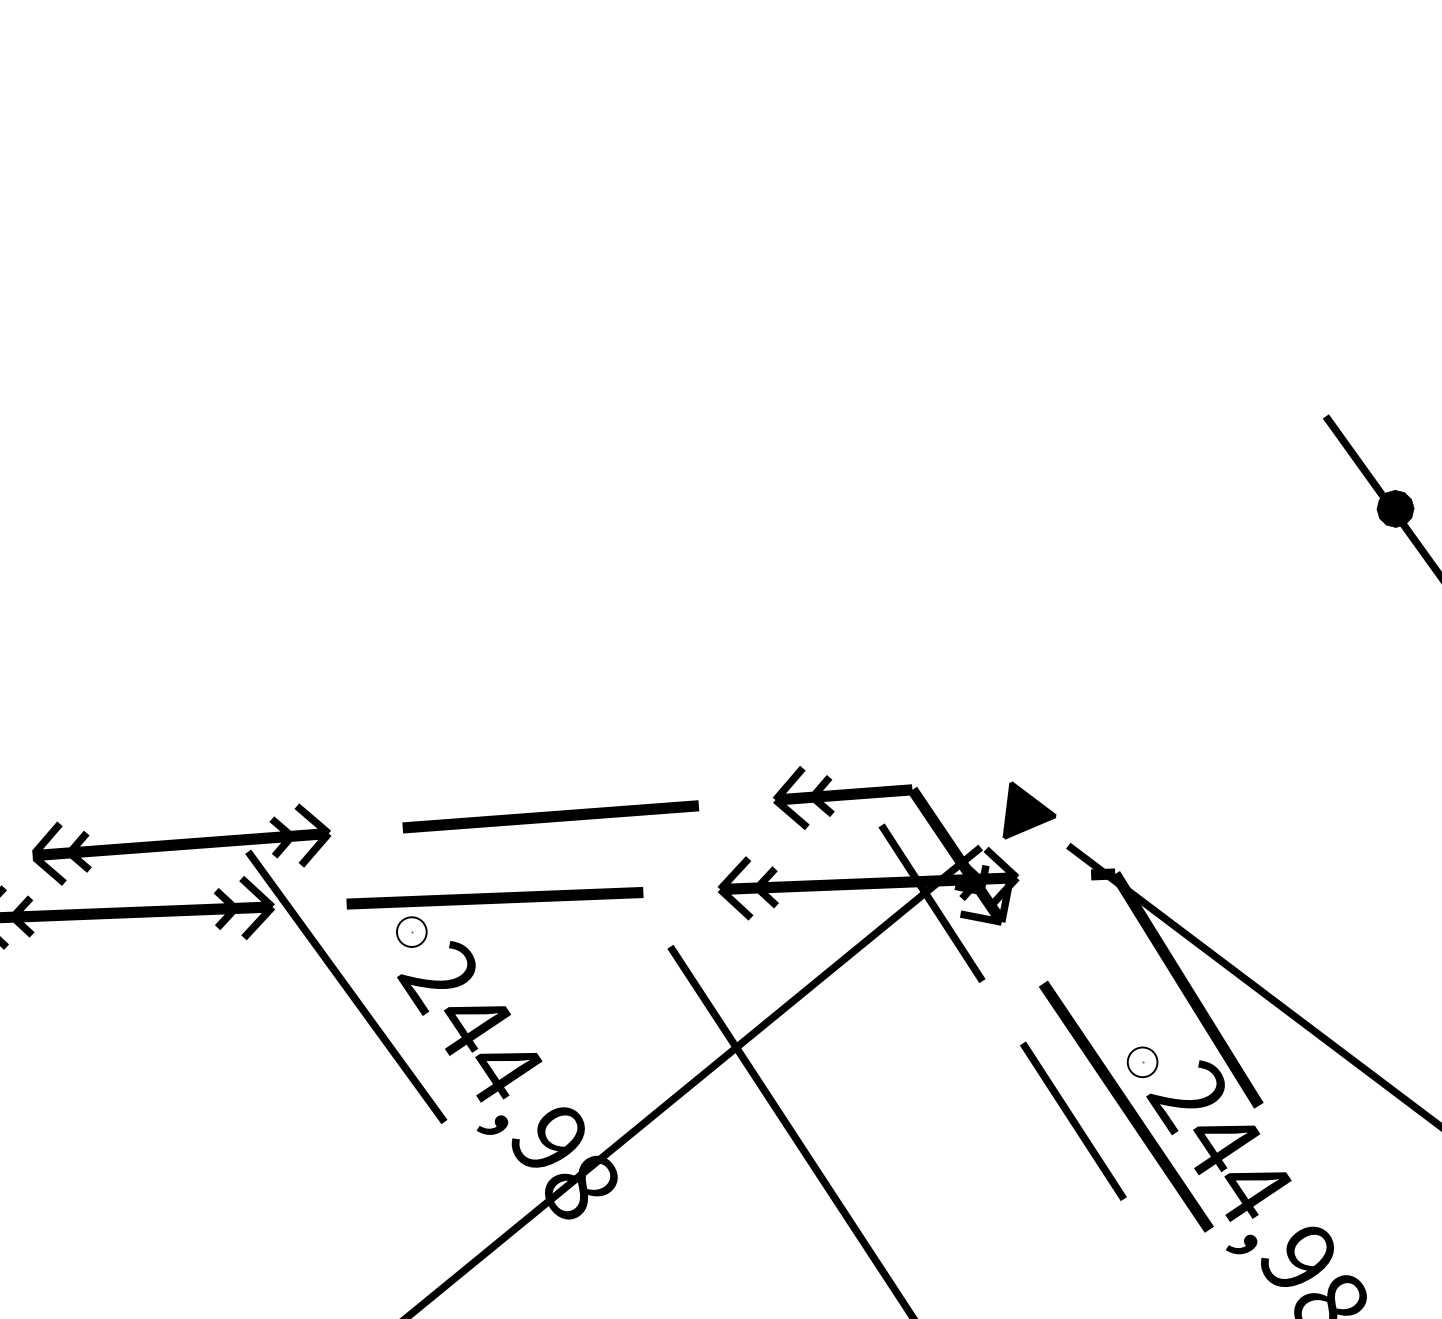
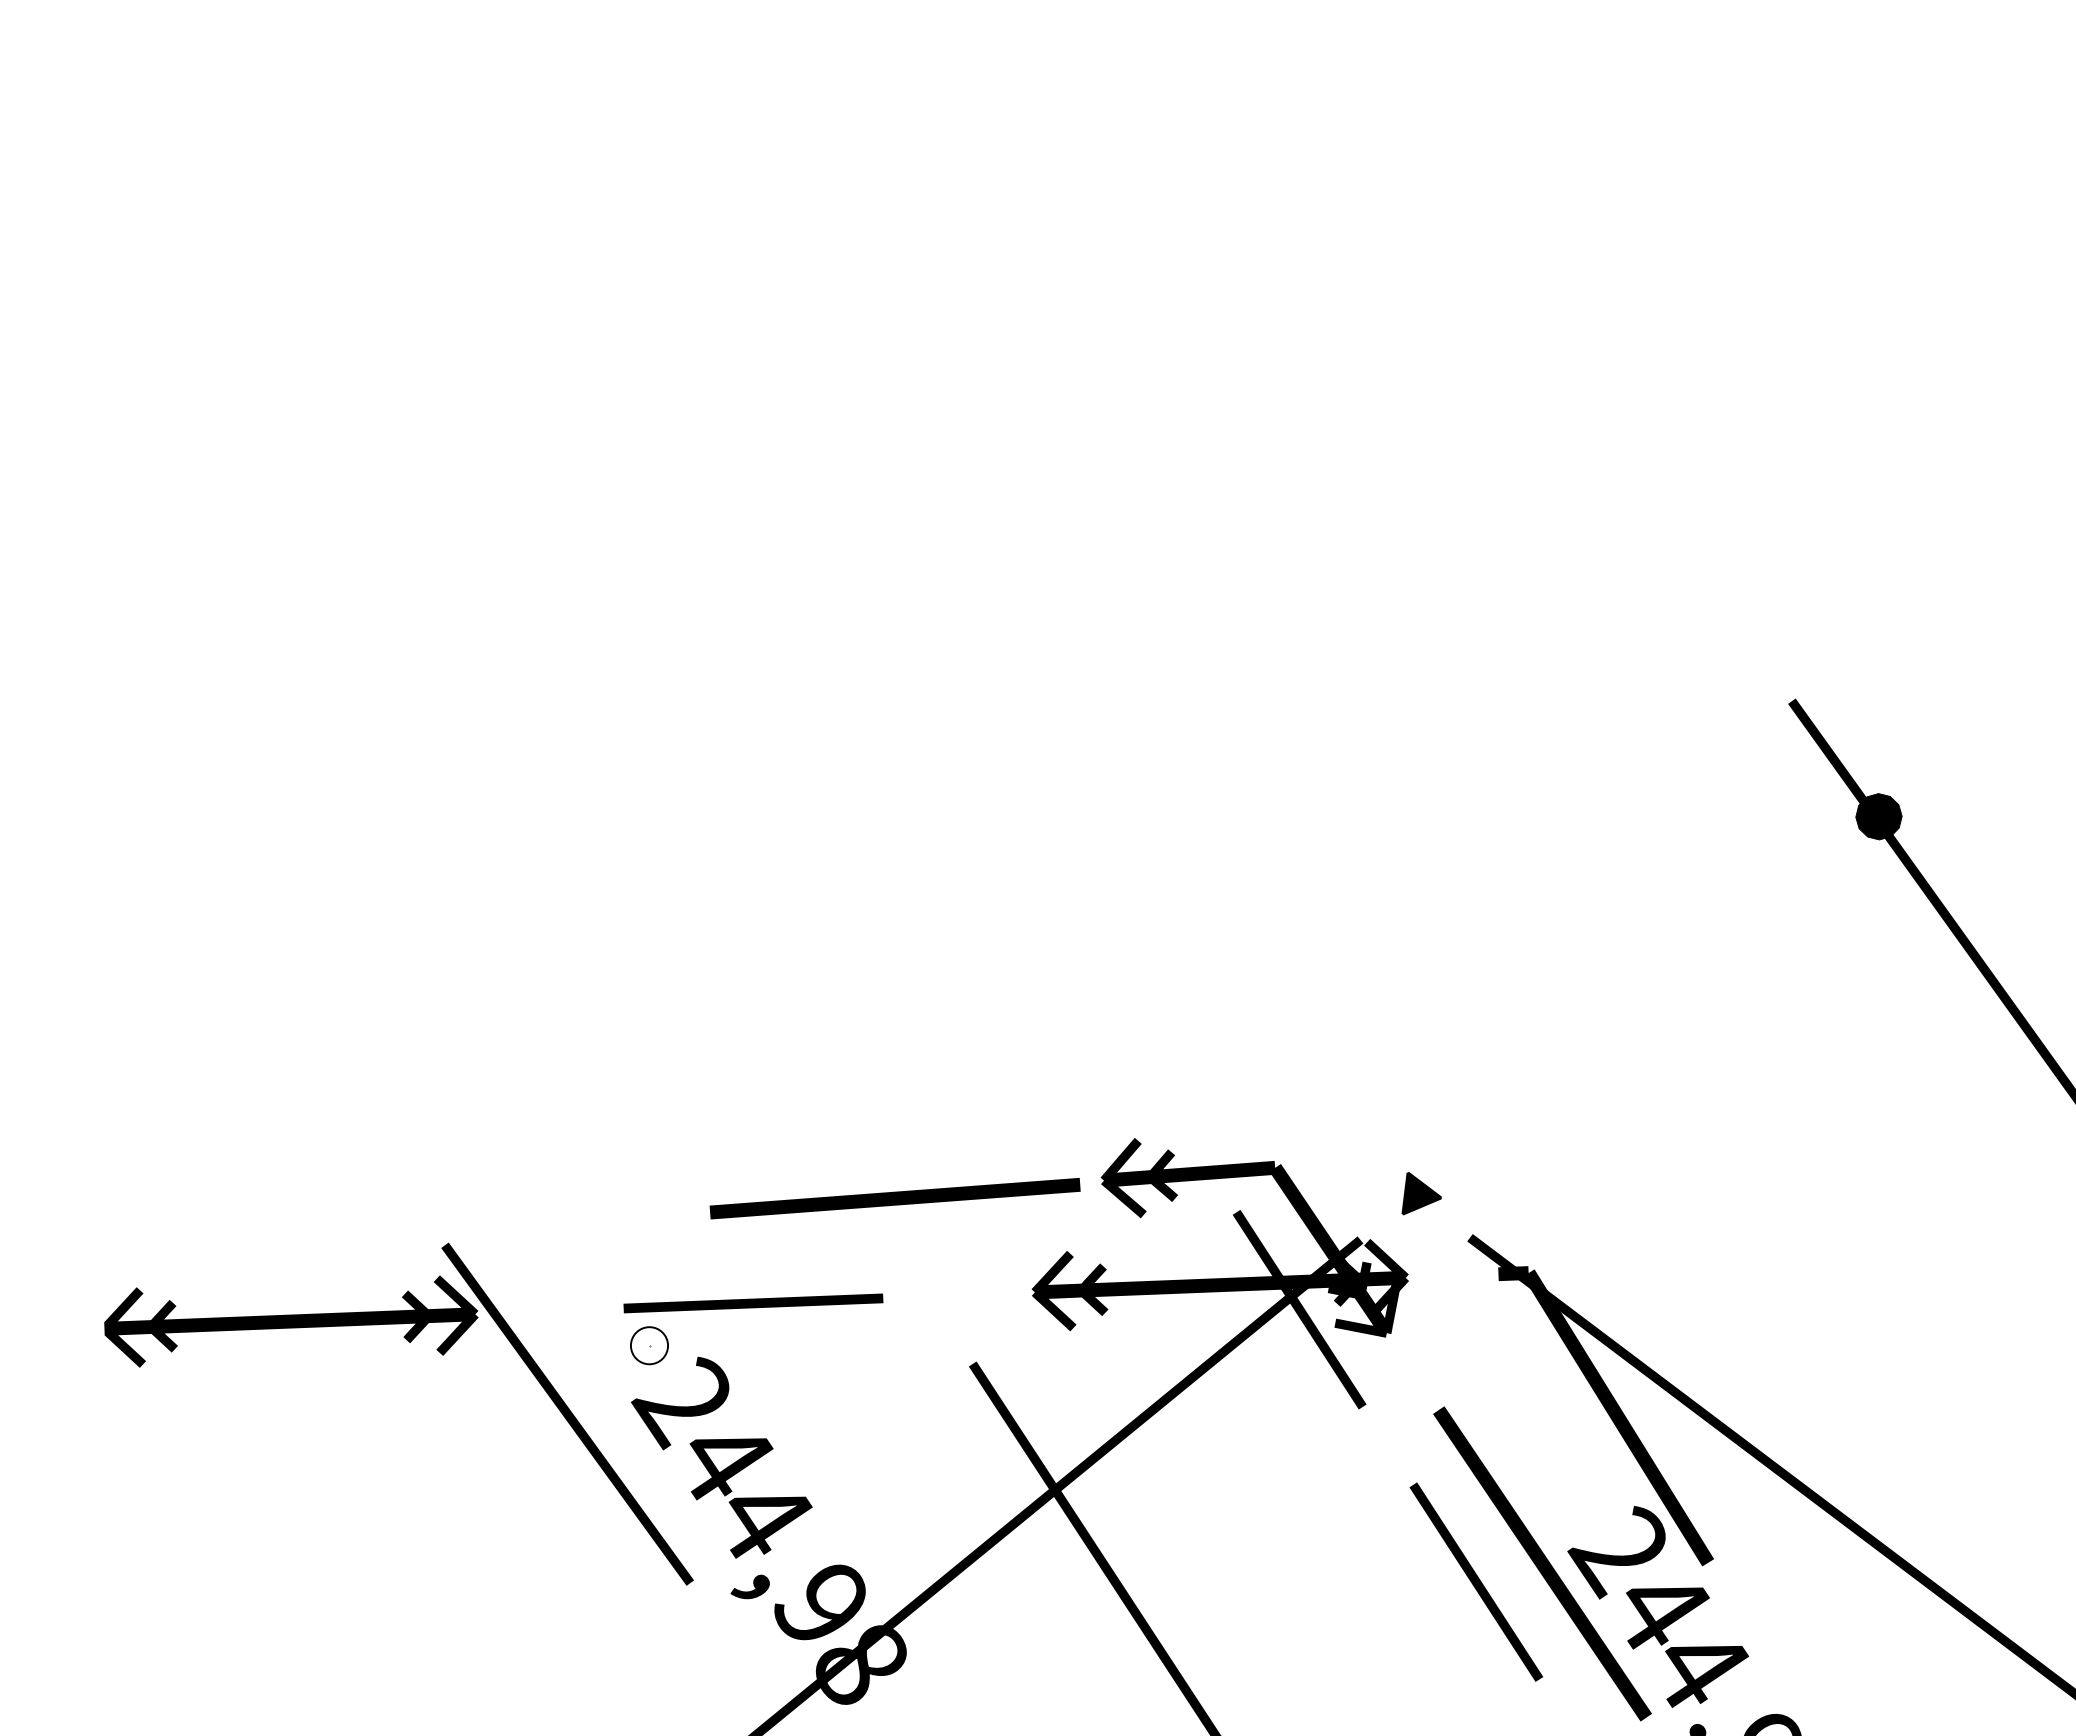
part: (1029, 810) -> (1421, 1193), size x0.6
part: (550, 816) -> (894, 1198), moved
fill: (181, 844) -> (361, 1236), removed
part: (495, 898) -> (753, 1303), size x0.7
part: (1142, 1062) -> (1562, 1508), removed

